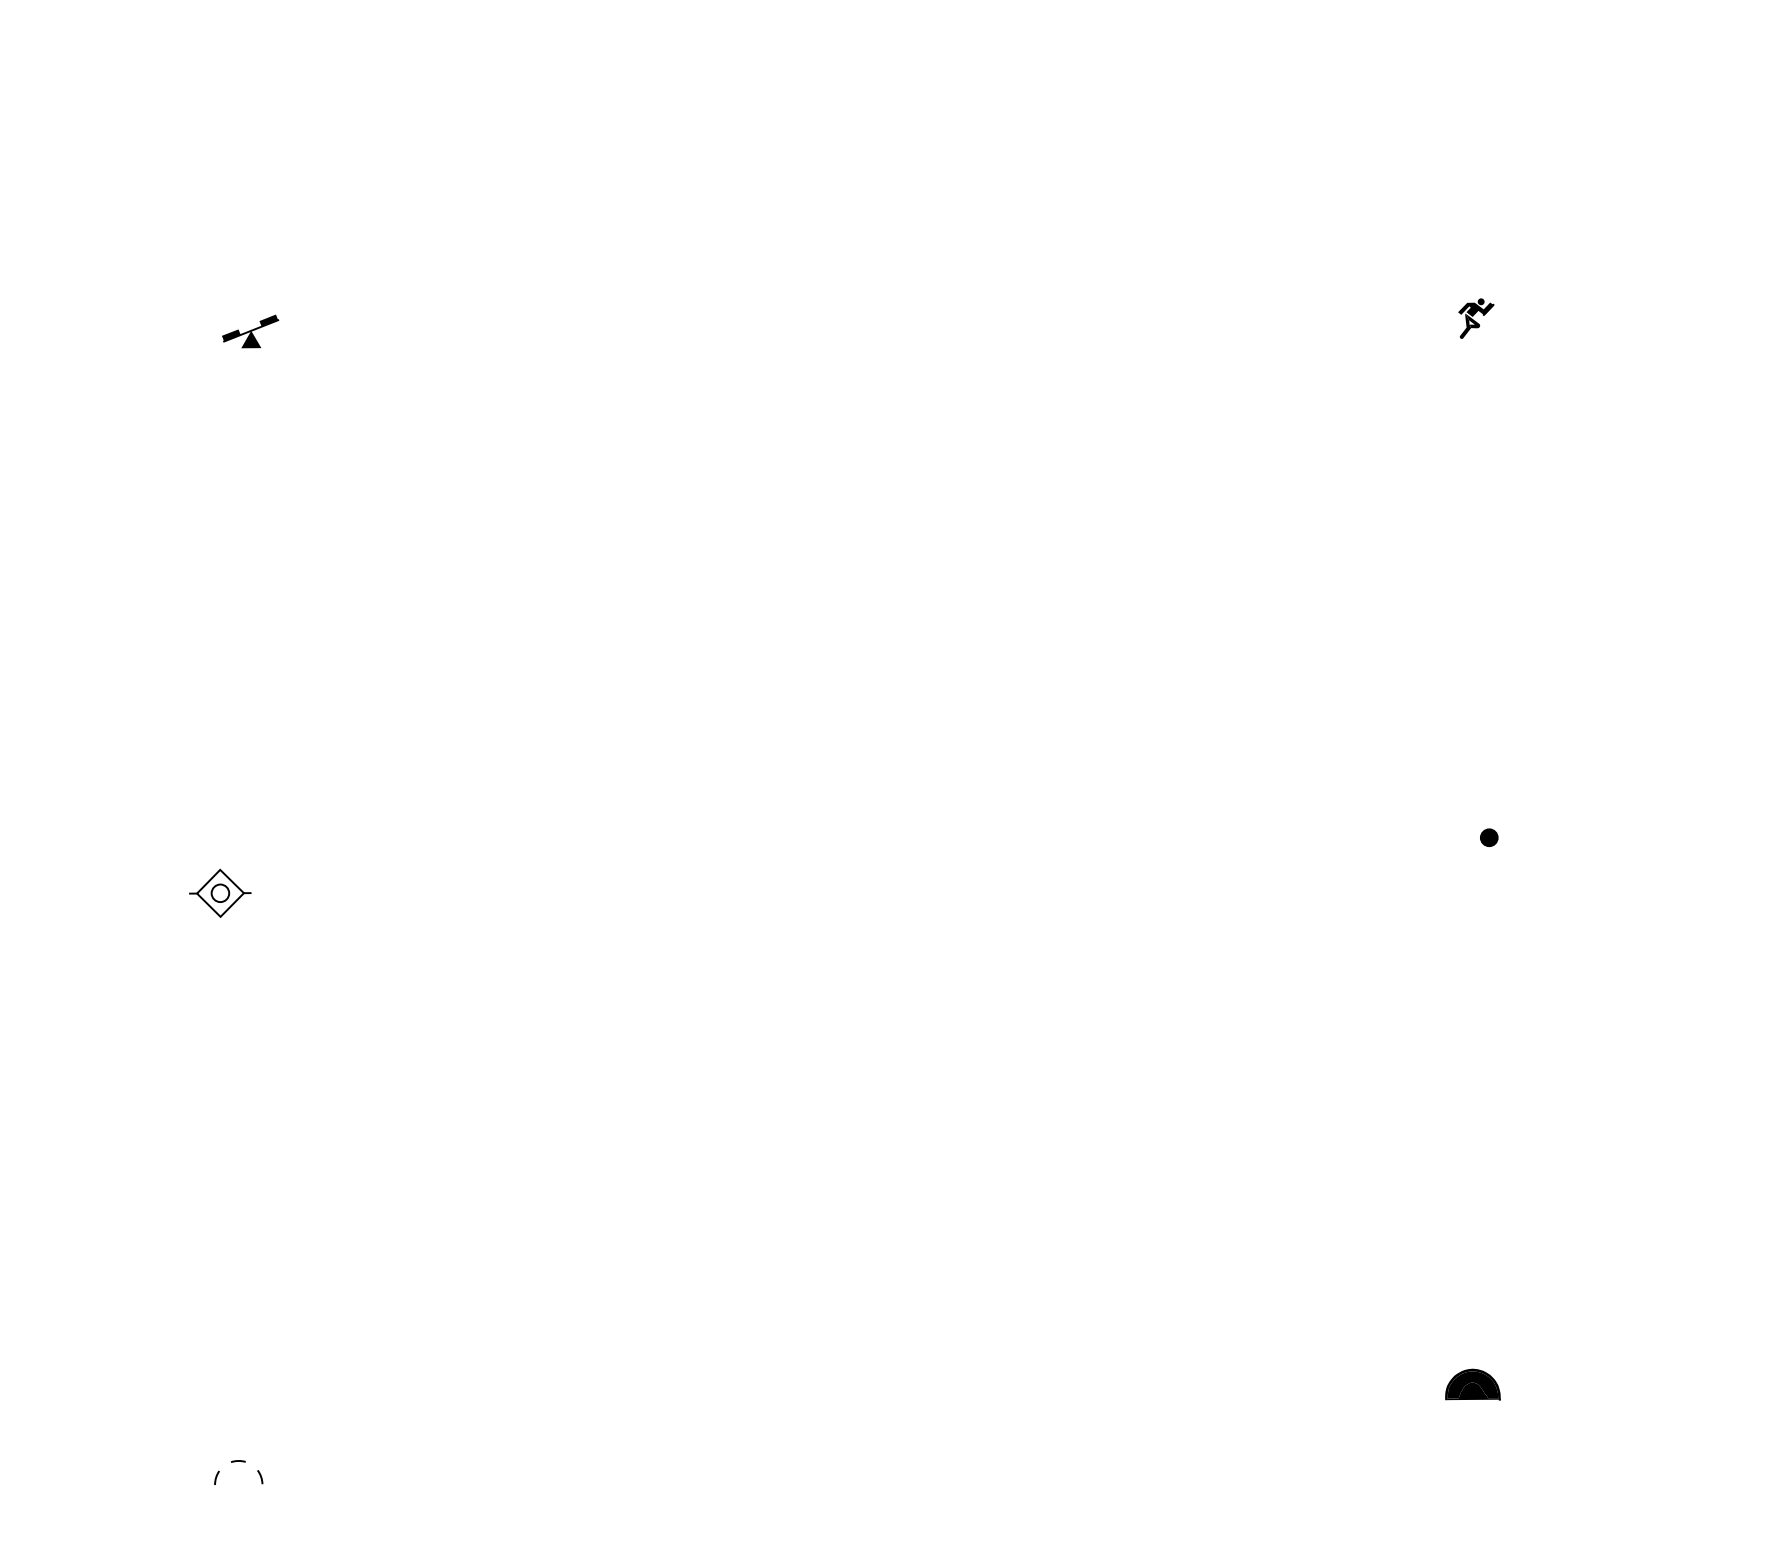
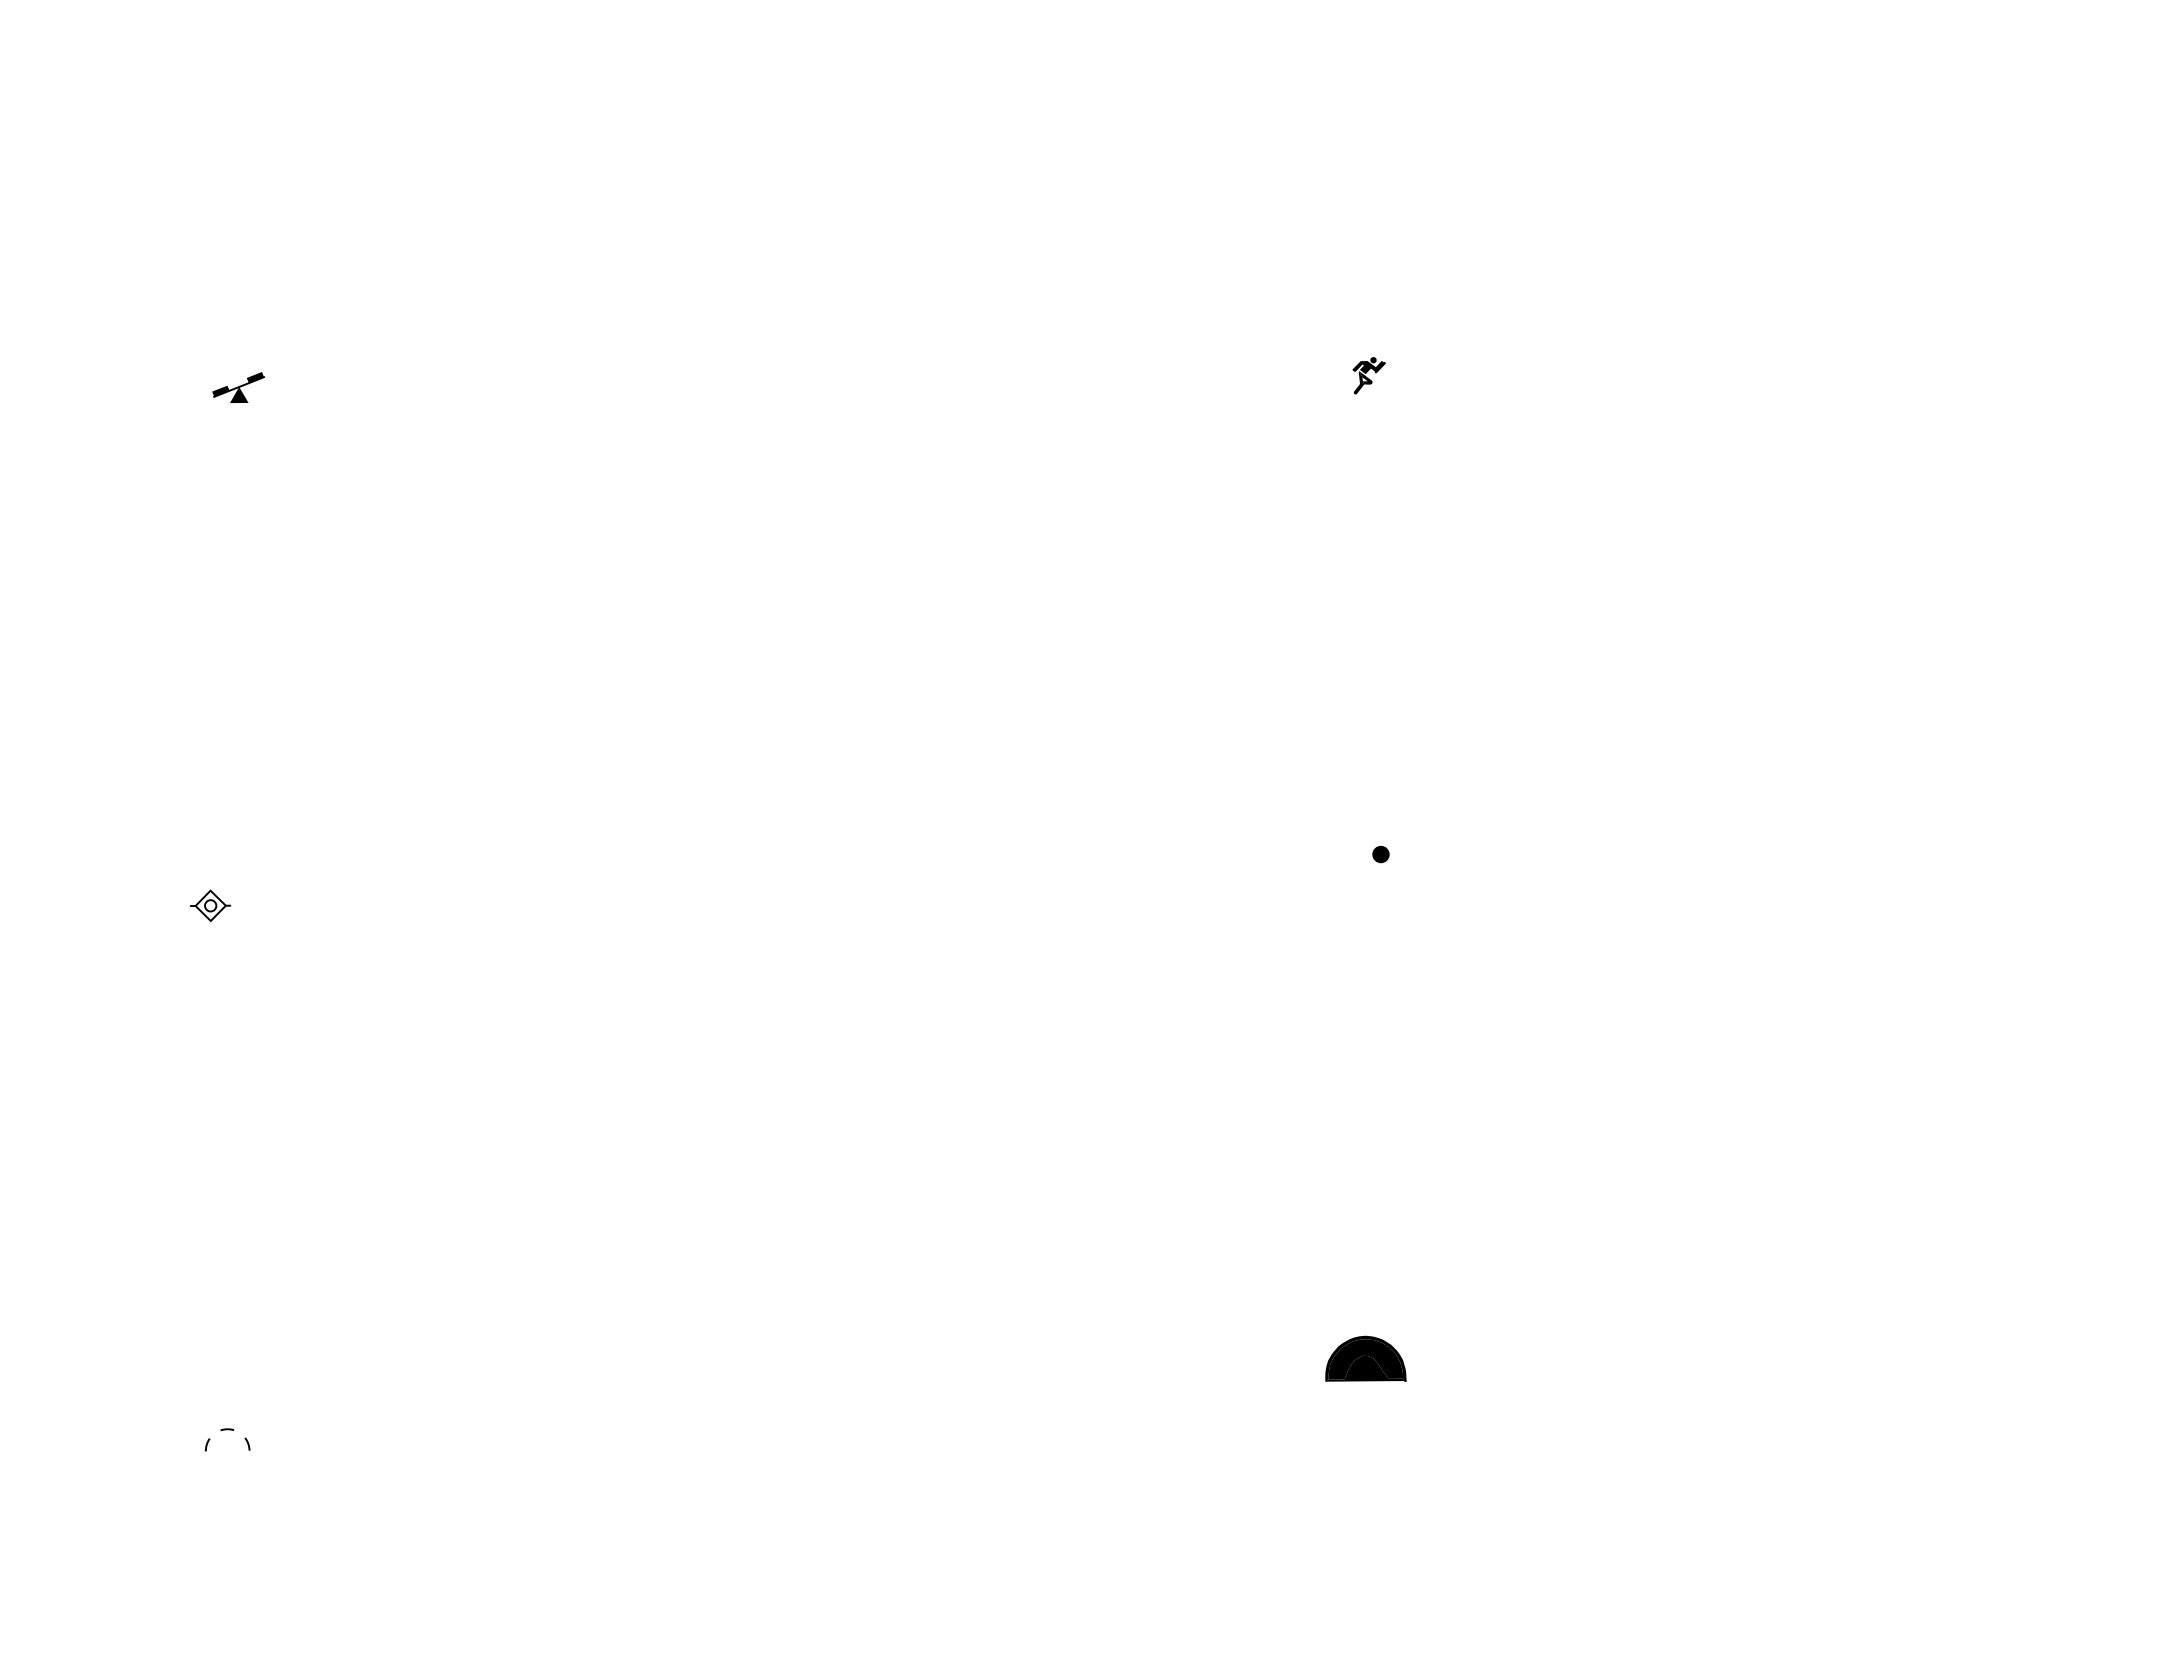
part: (220, 893) -> (210, 905), size x0.7
part: (1472, 1384) -> (1365, 1358), size x1.6

